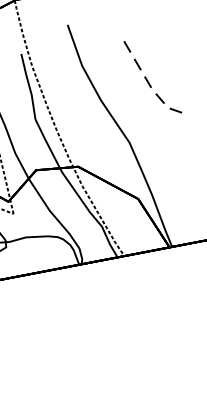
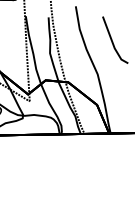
line: (146, 79) -> (112, 42), dashed -> solid

